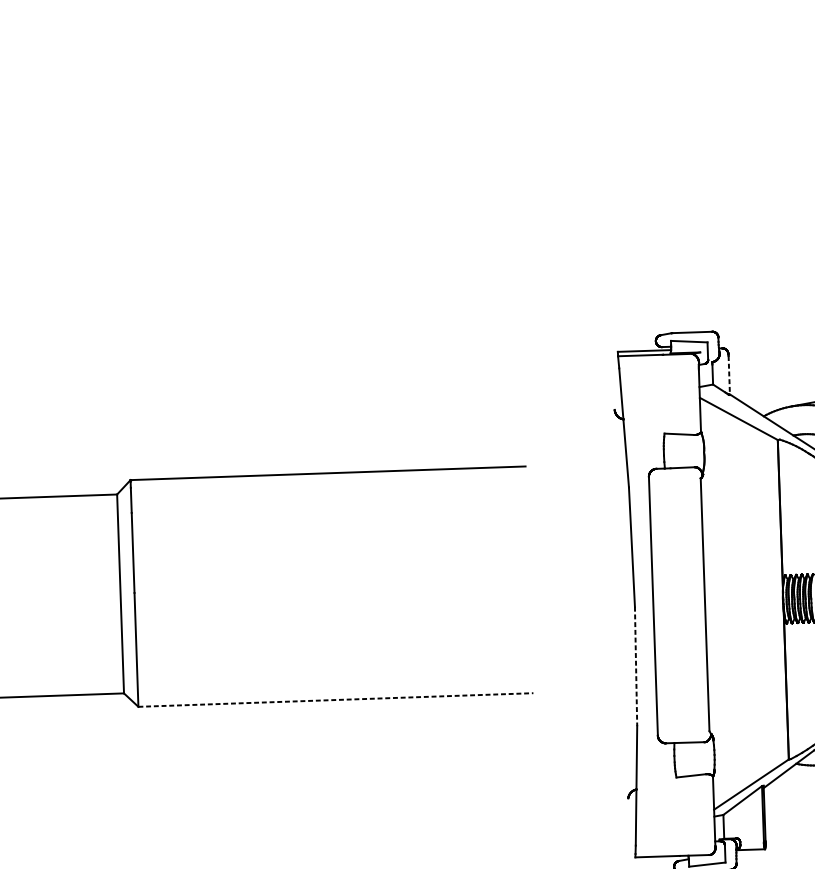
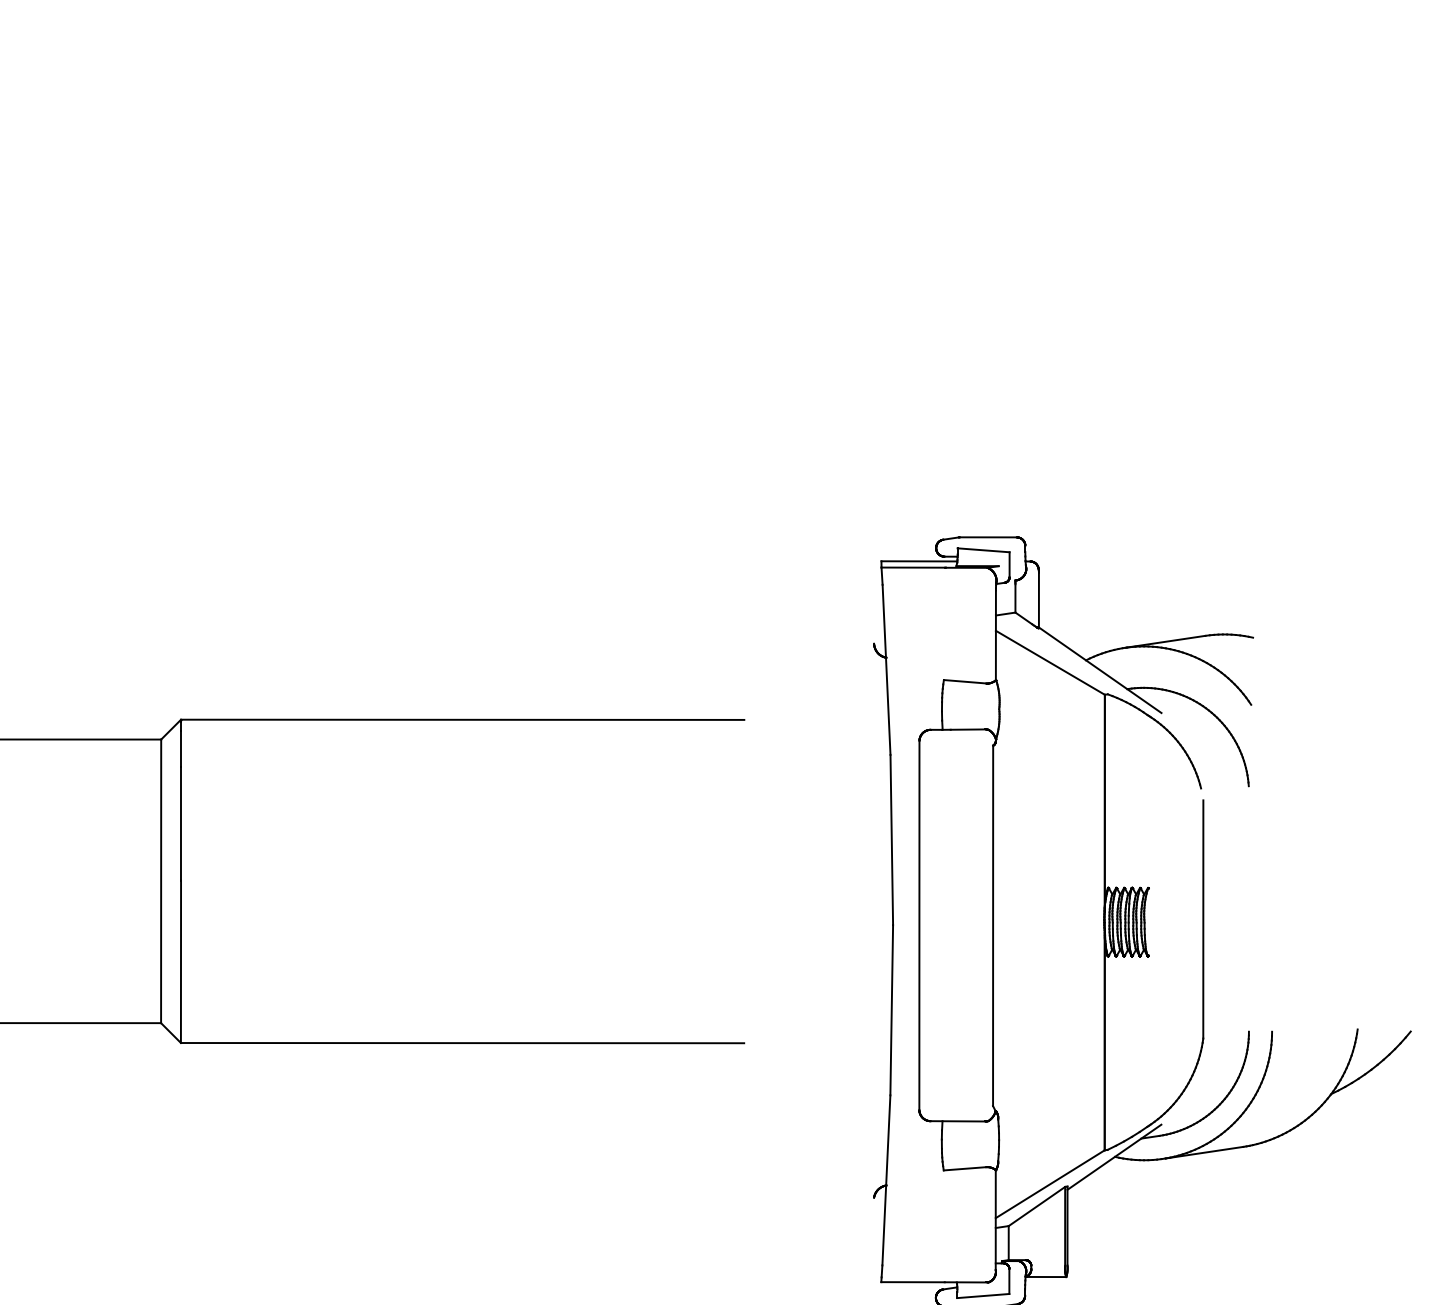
line: (728, 375) -> (1038, 600), dashed -> solid
line: (635, 666) -> (891, 1010), dashed -> solid
line: (335, 700) -> (462, 1043), dashed -> solid

